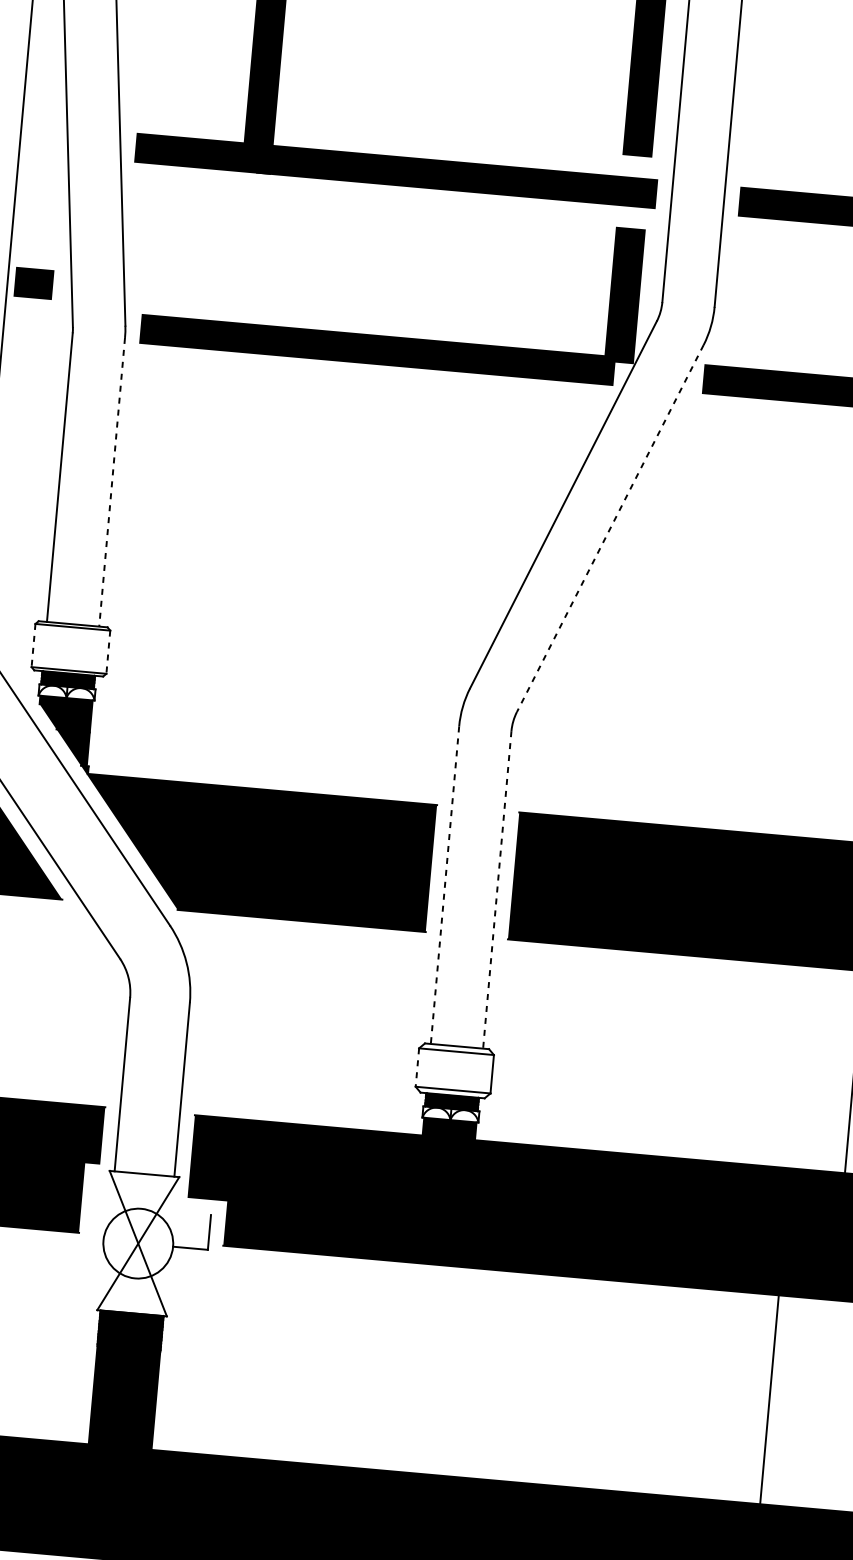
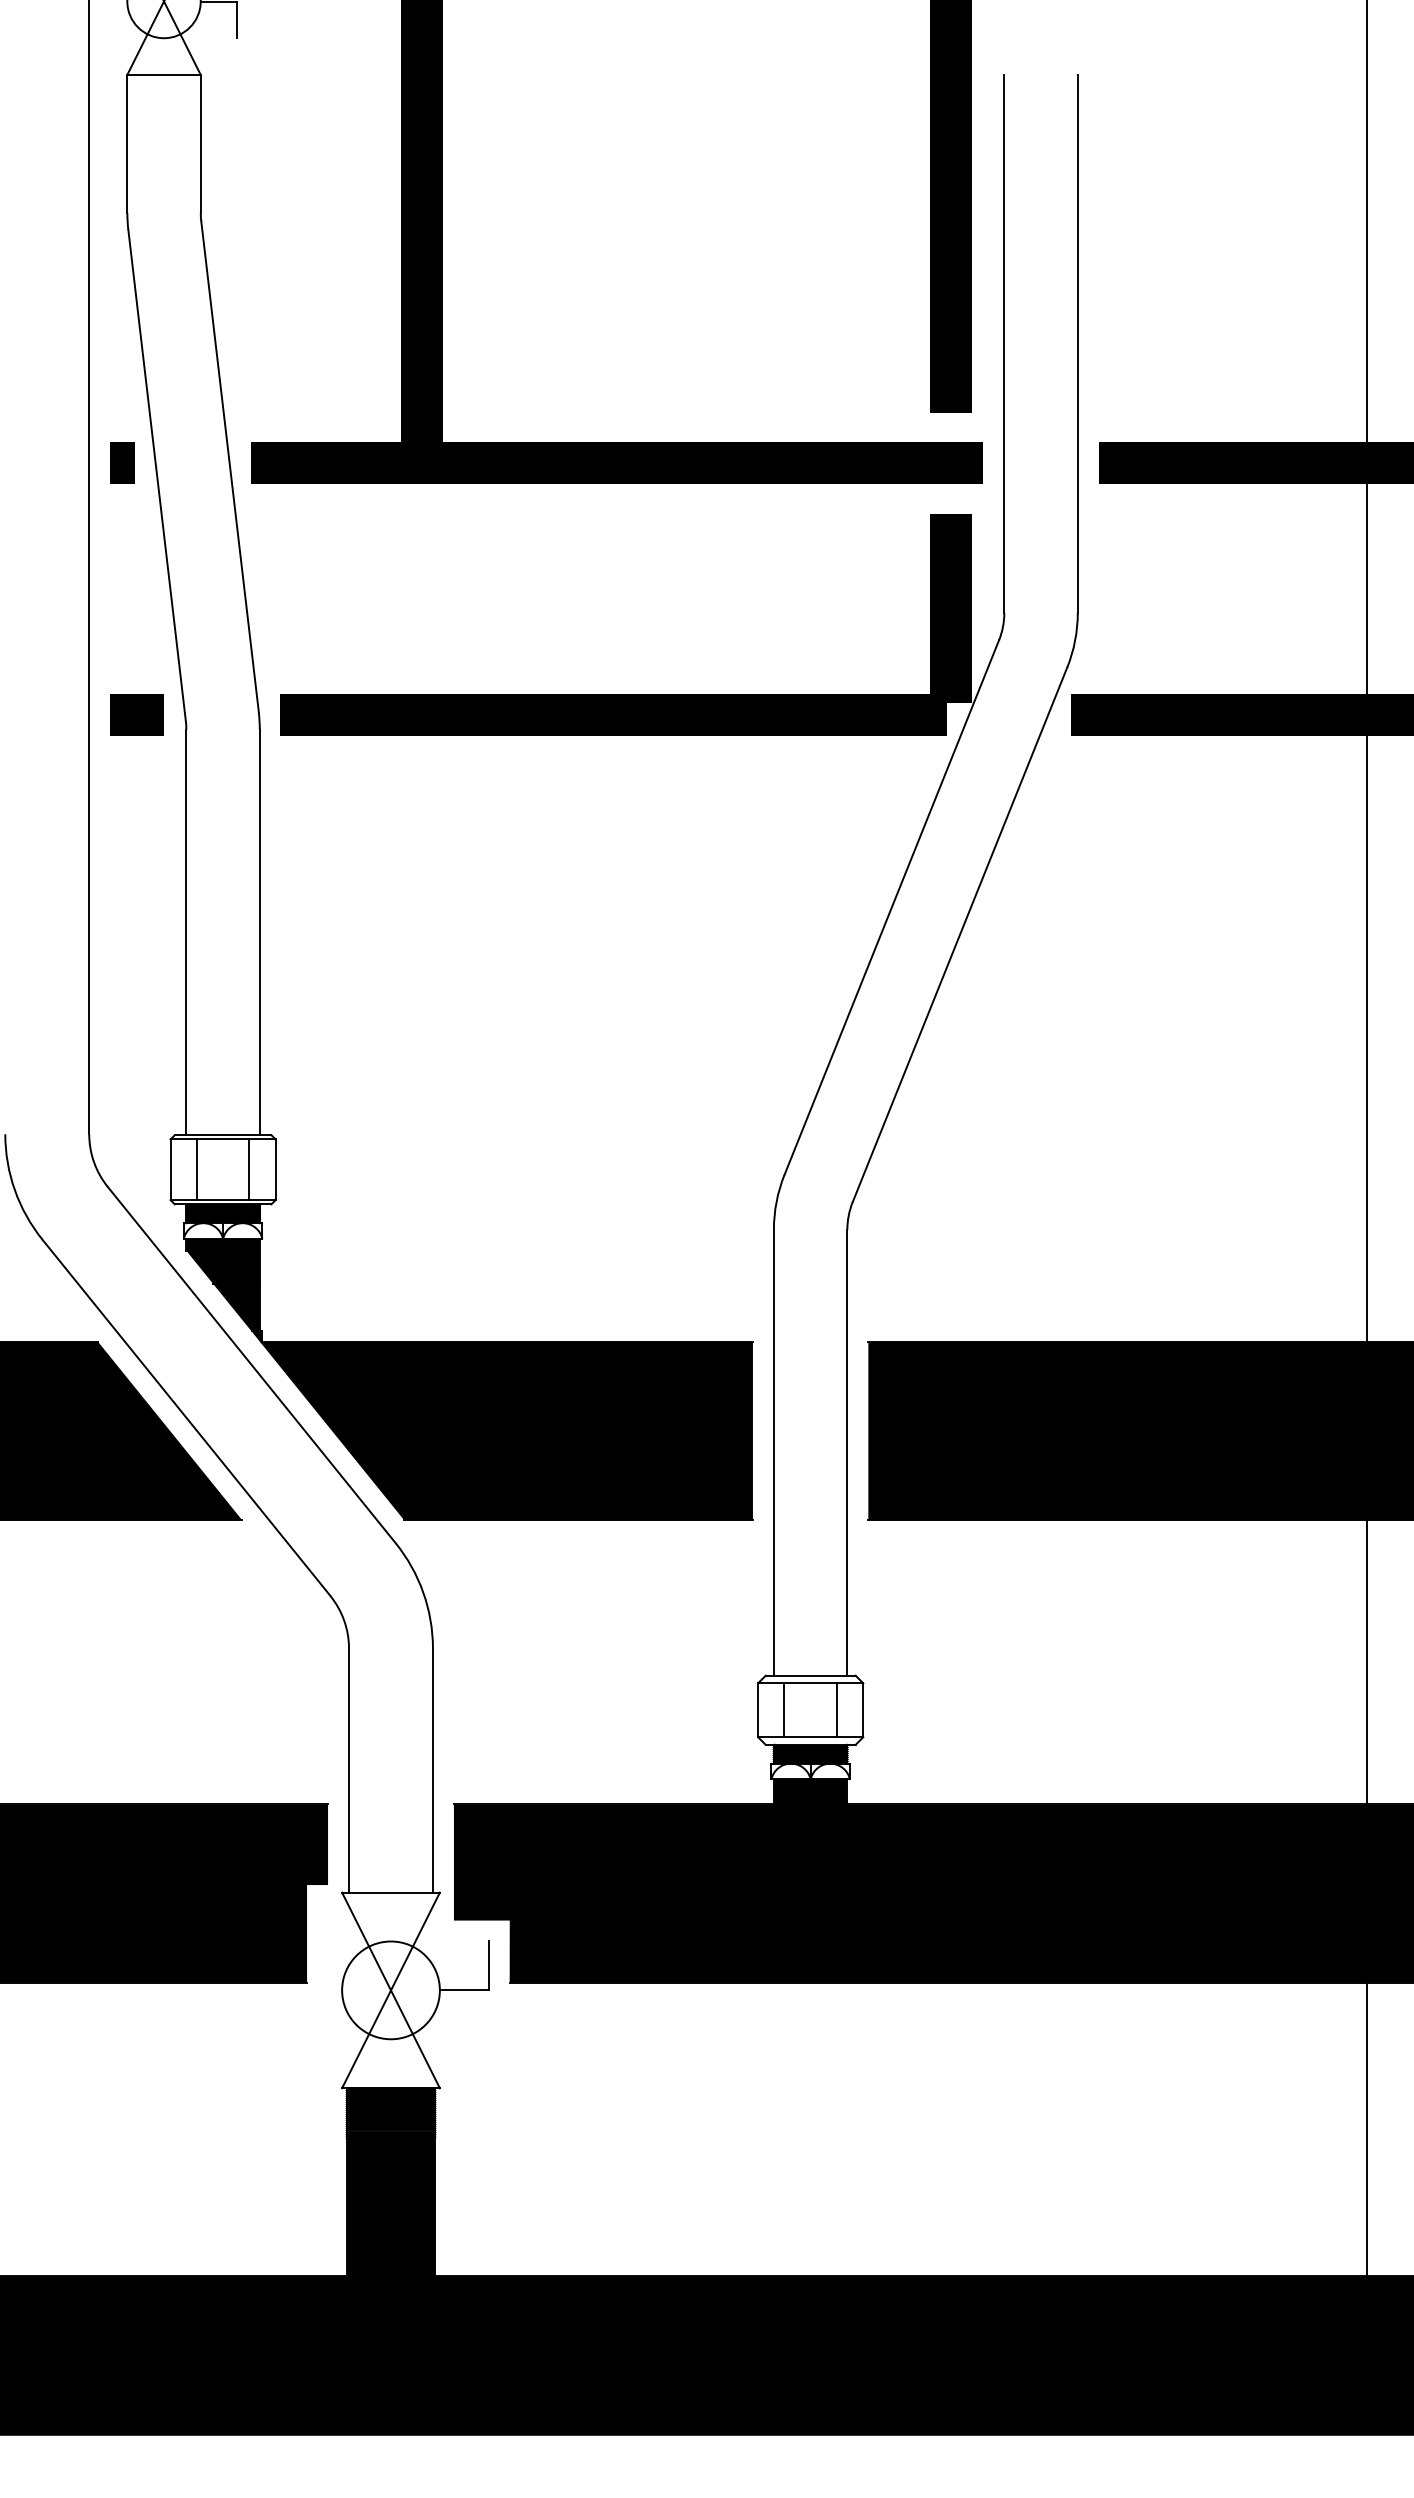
line: (44, 139) -> (122, 462), added
line: (33, 283) -> (136, 714), moved
line: (111, 482) -> (259, 932), dashed -> solid
line: (609, 528) -> (959, 935), dashed -> solid
line: (33, 646) -> (170, 1170), dashed -> solid
line: (52, 646) -> (196, 1169), added
line: (89, 650) -> (249, 1169), added
line: (108, 652) -> (275, 1170), dashed -> solid
line: (444, 885) -> (773, 1453), dashed -> solid
line: (497, 890) -> (847, 1453), dashed -> solid
line: (417, 1067) -> (758, 1710), dashed -> solid
line: (436, 1069) -> (784, 1710), added
line: (473, 1072) -> (836, 1710), added
line: (769, 1399) -> (1367, 2129), moved

